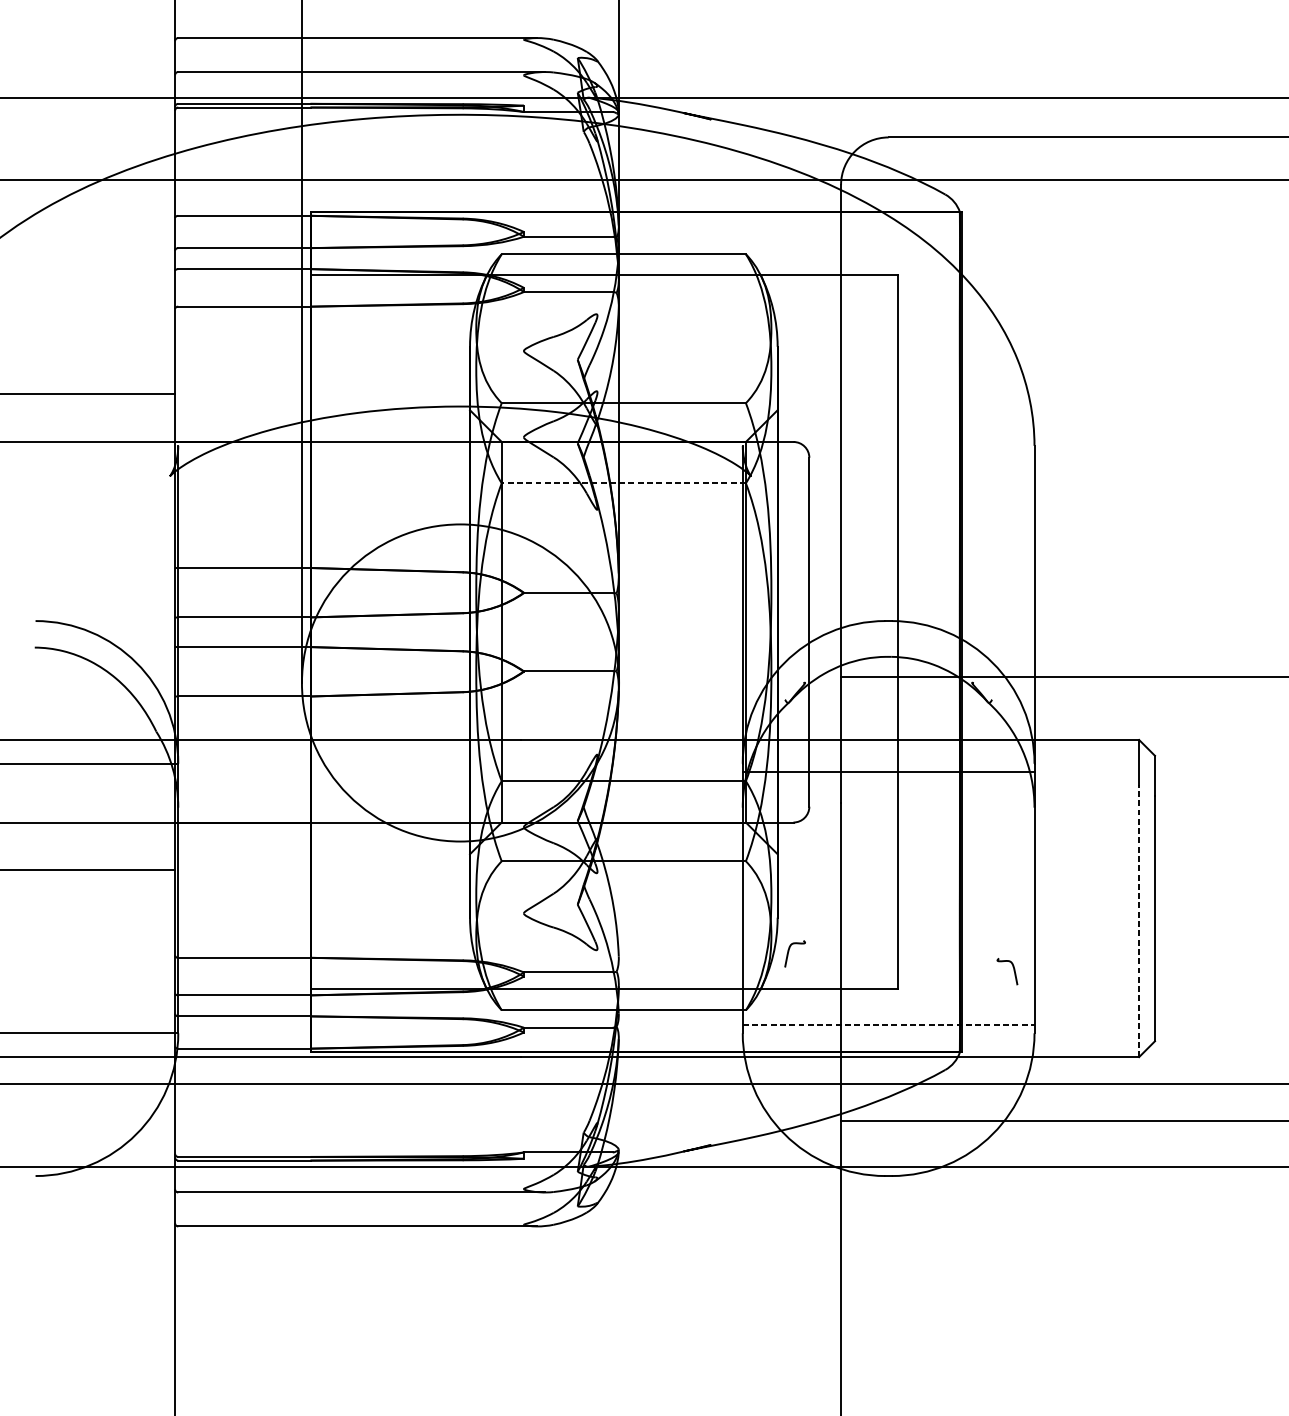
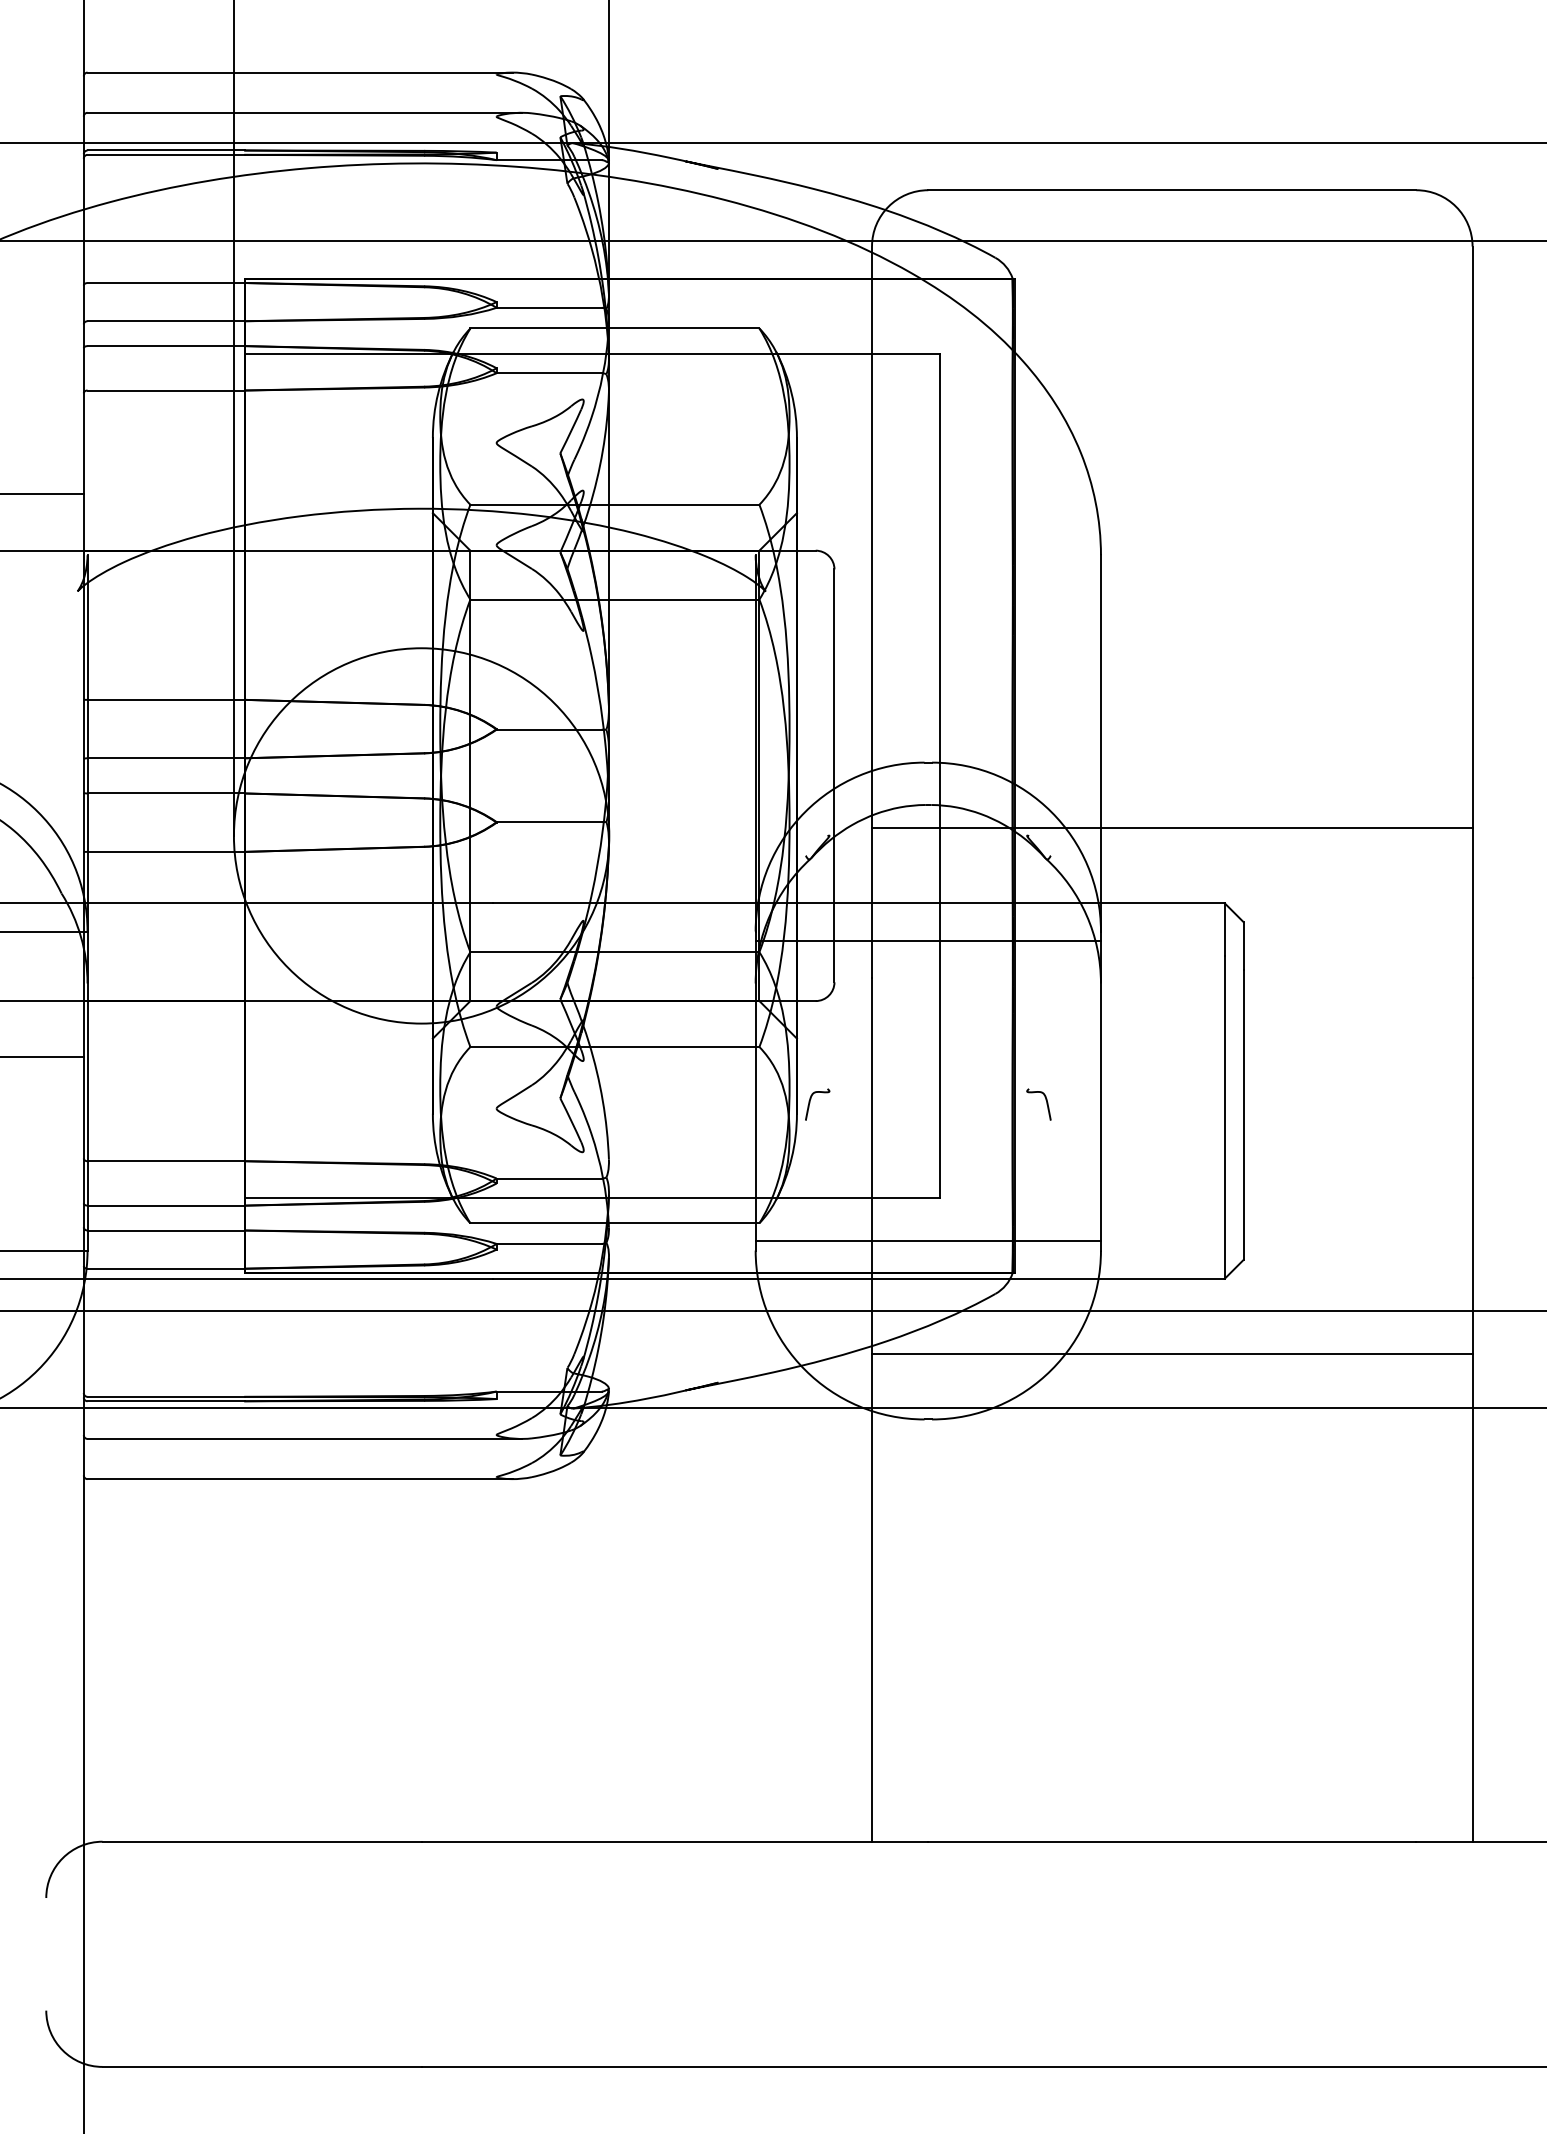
line: (623, 483) -> (614, 599), dashed -> solid
line: (1138, 920) -> (1224, 1117), dashed -> solid
curve: (789, 952) -> (810, 1103), moved
curve: (1013, 971) -> (1046, 1104), moved
line: (888, 1025) -> (928, 1241), dashed -> solid

